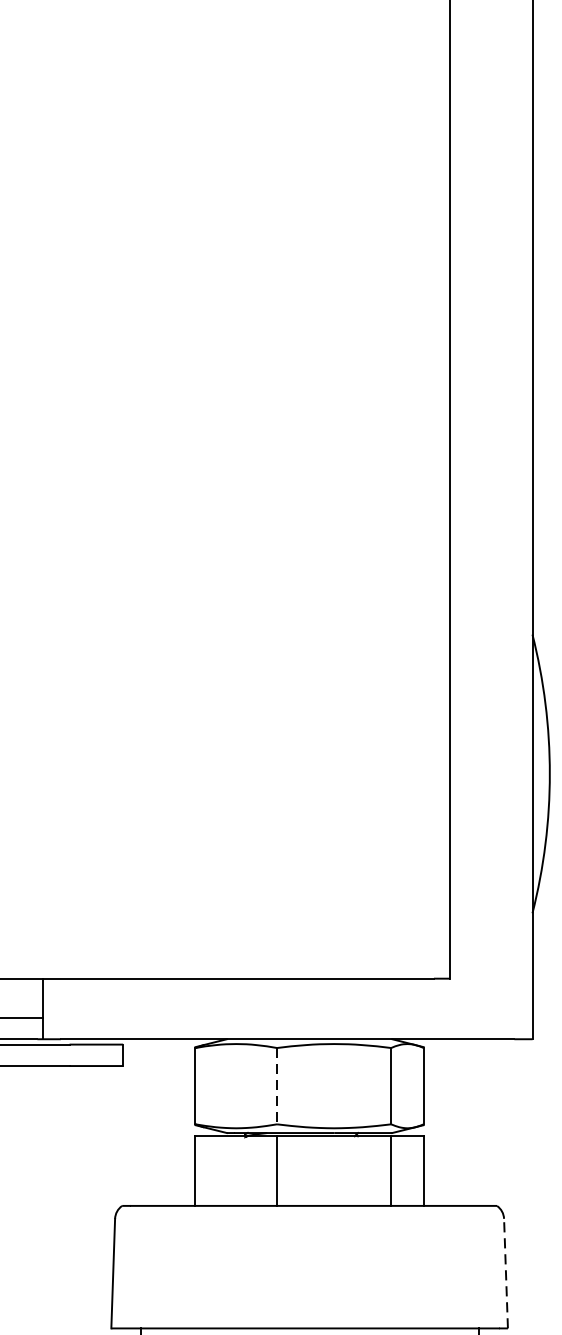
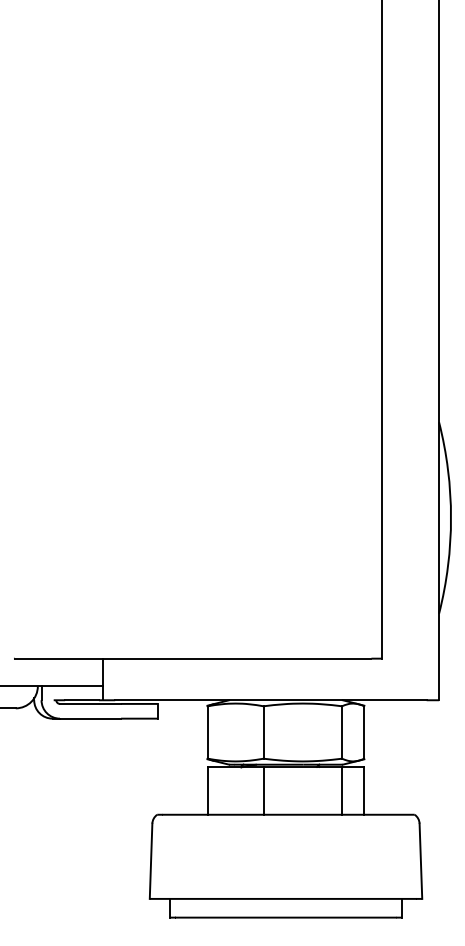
line: (276, 1087) -> (263, 733), dashed -> solid
line: (505, 1273) -> (420, 861), dashed -> solid

